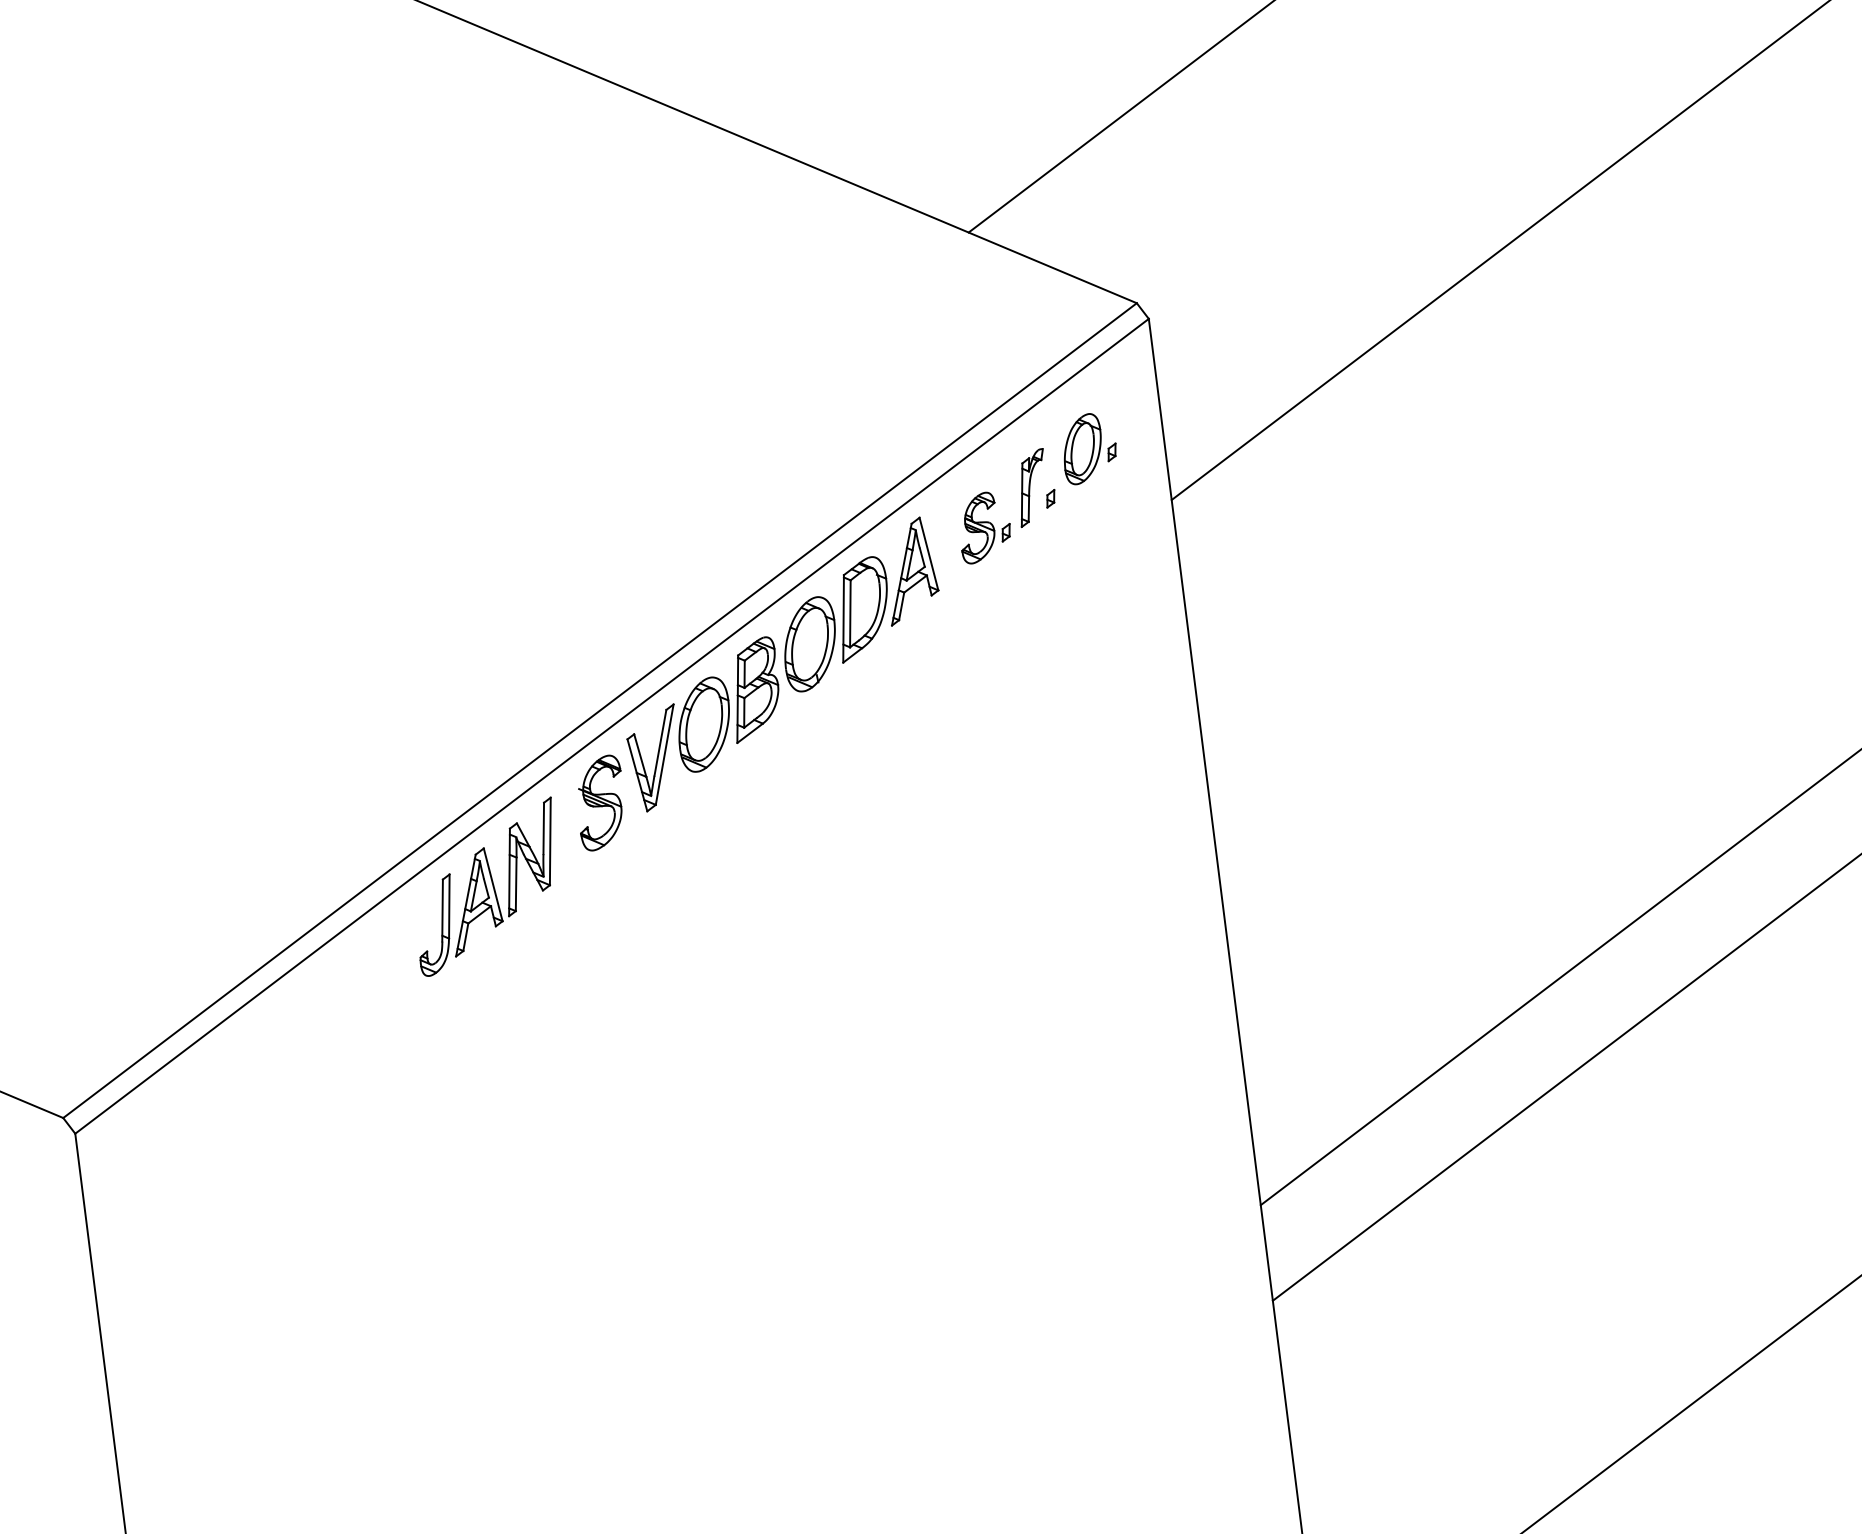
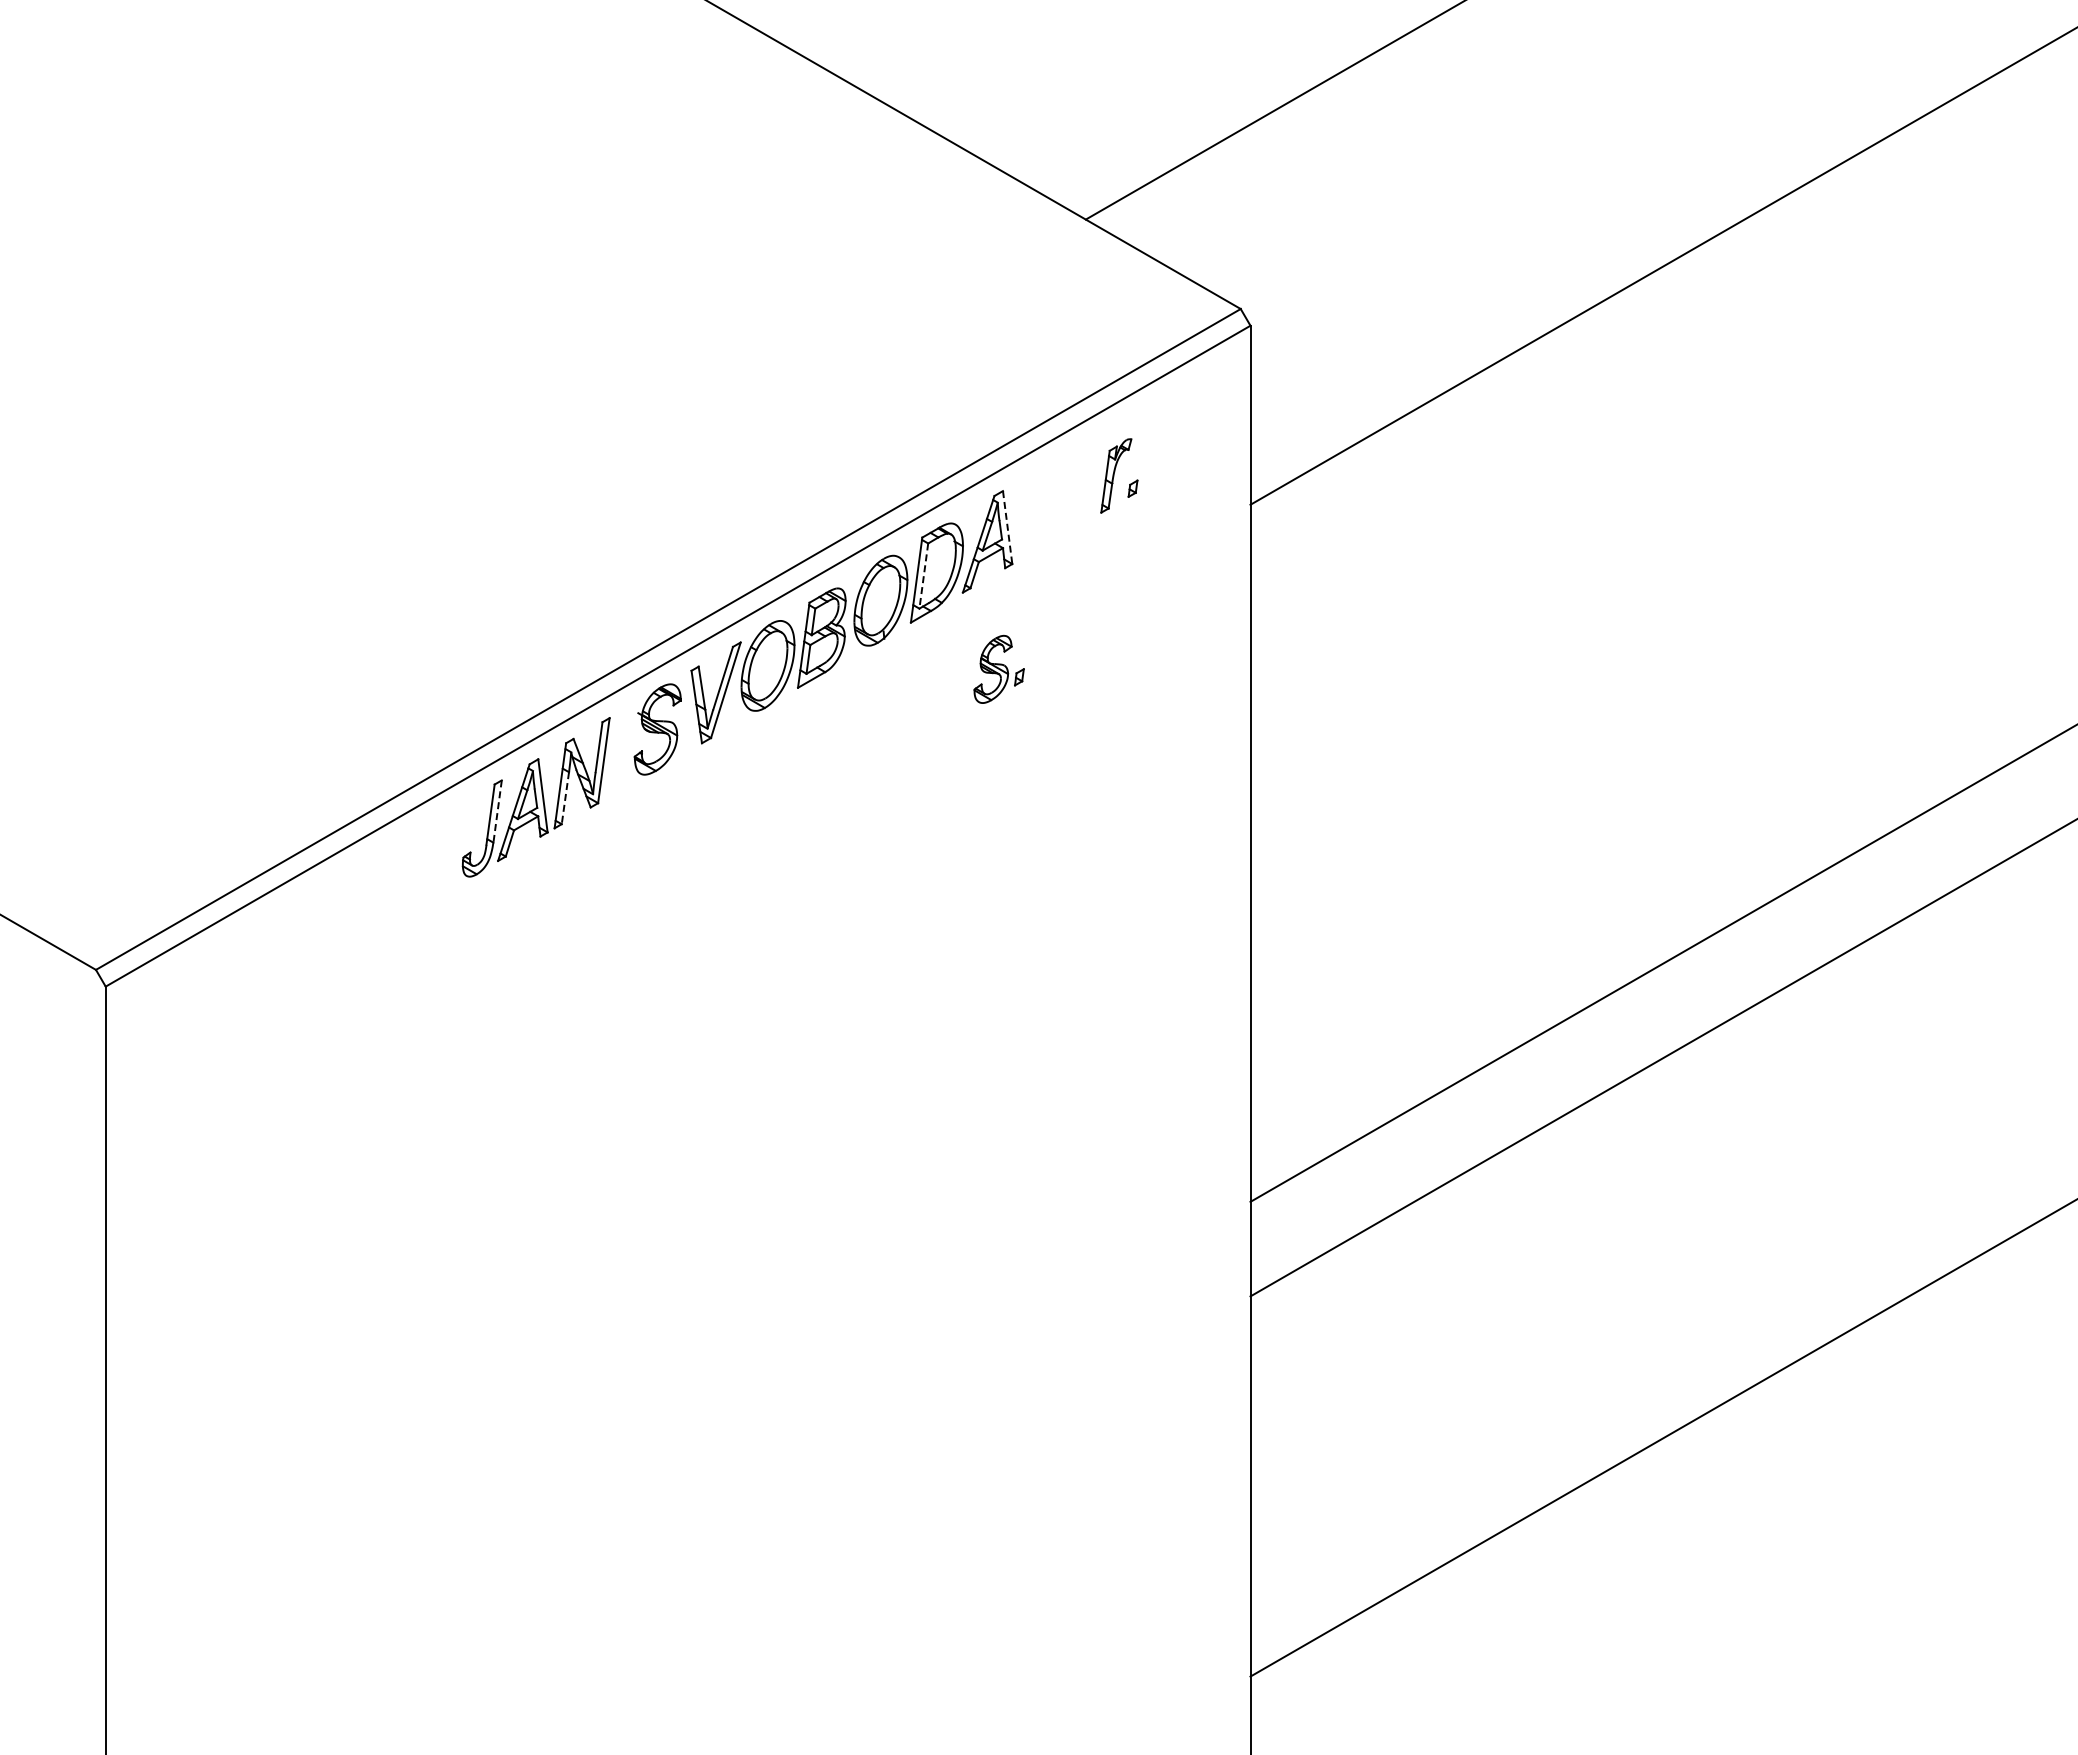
part: (1089, 448) -> (1176, 444), removed
part: (983, 526) -> (998, 668), moved
line: (928, 554) -> (1007, 527), solid -> dashed
line: (850, 614) -> (923, 576), solid -> dashed
line: (516, 884) -> (565, 798), solid -> dashed
line: (449, 907) -> (497, 812), solid -> dashed

